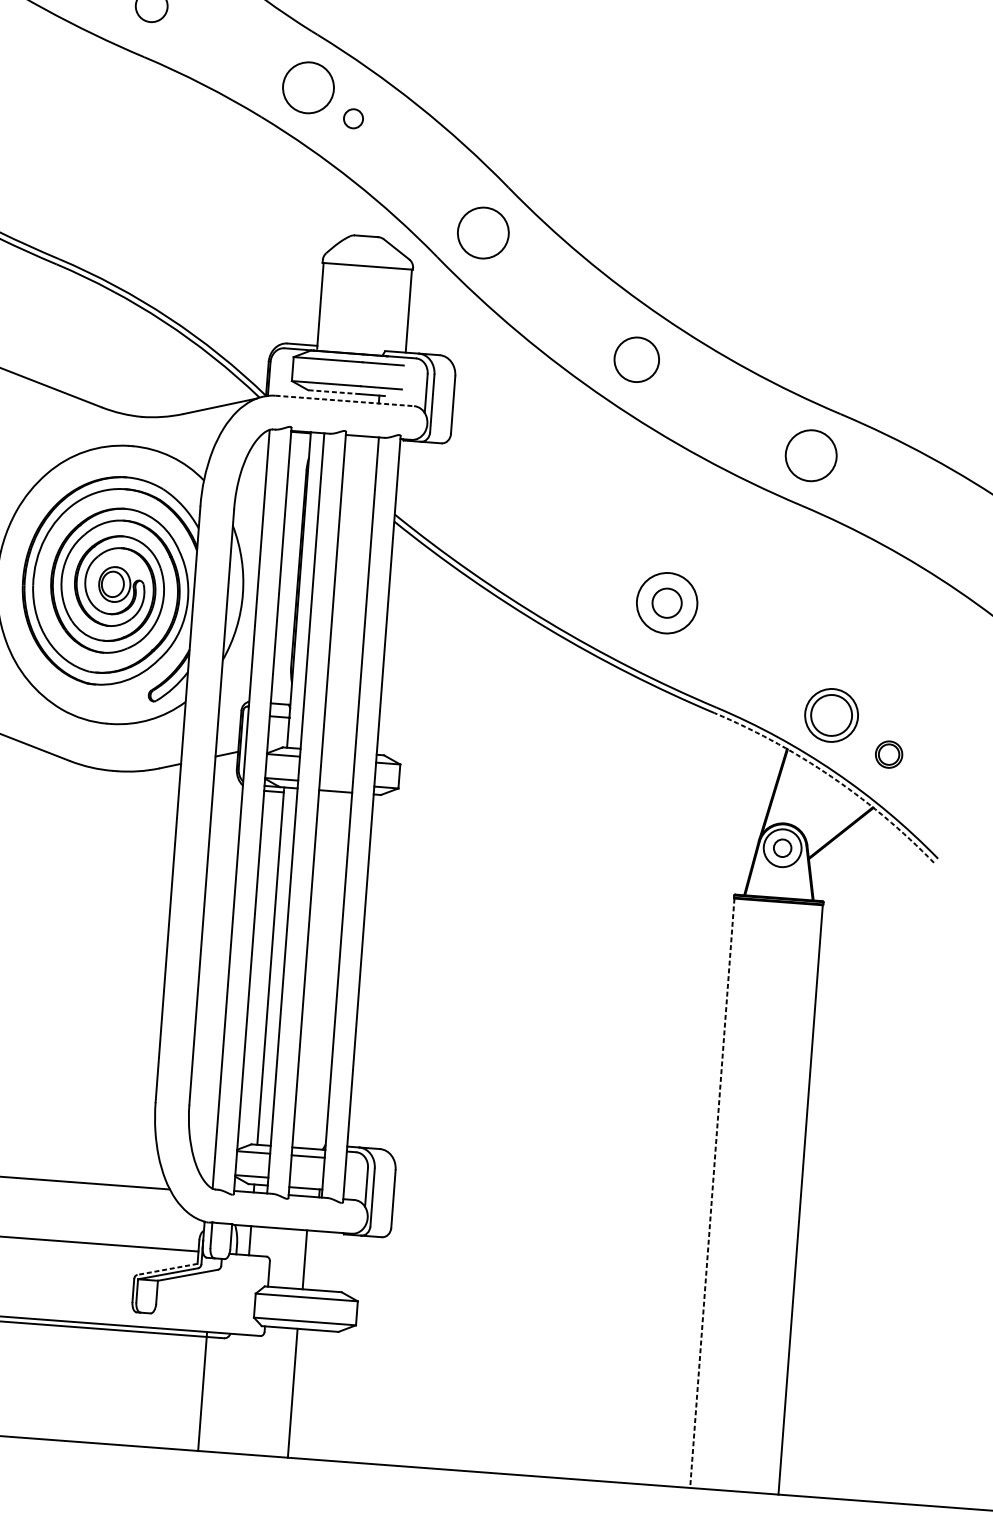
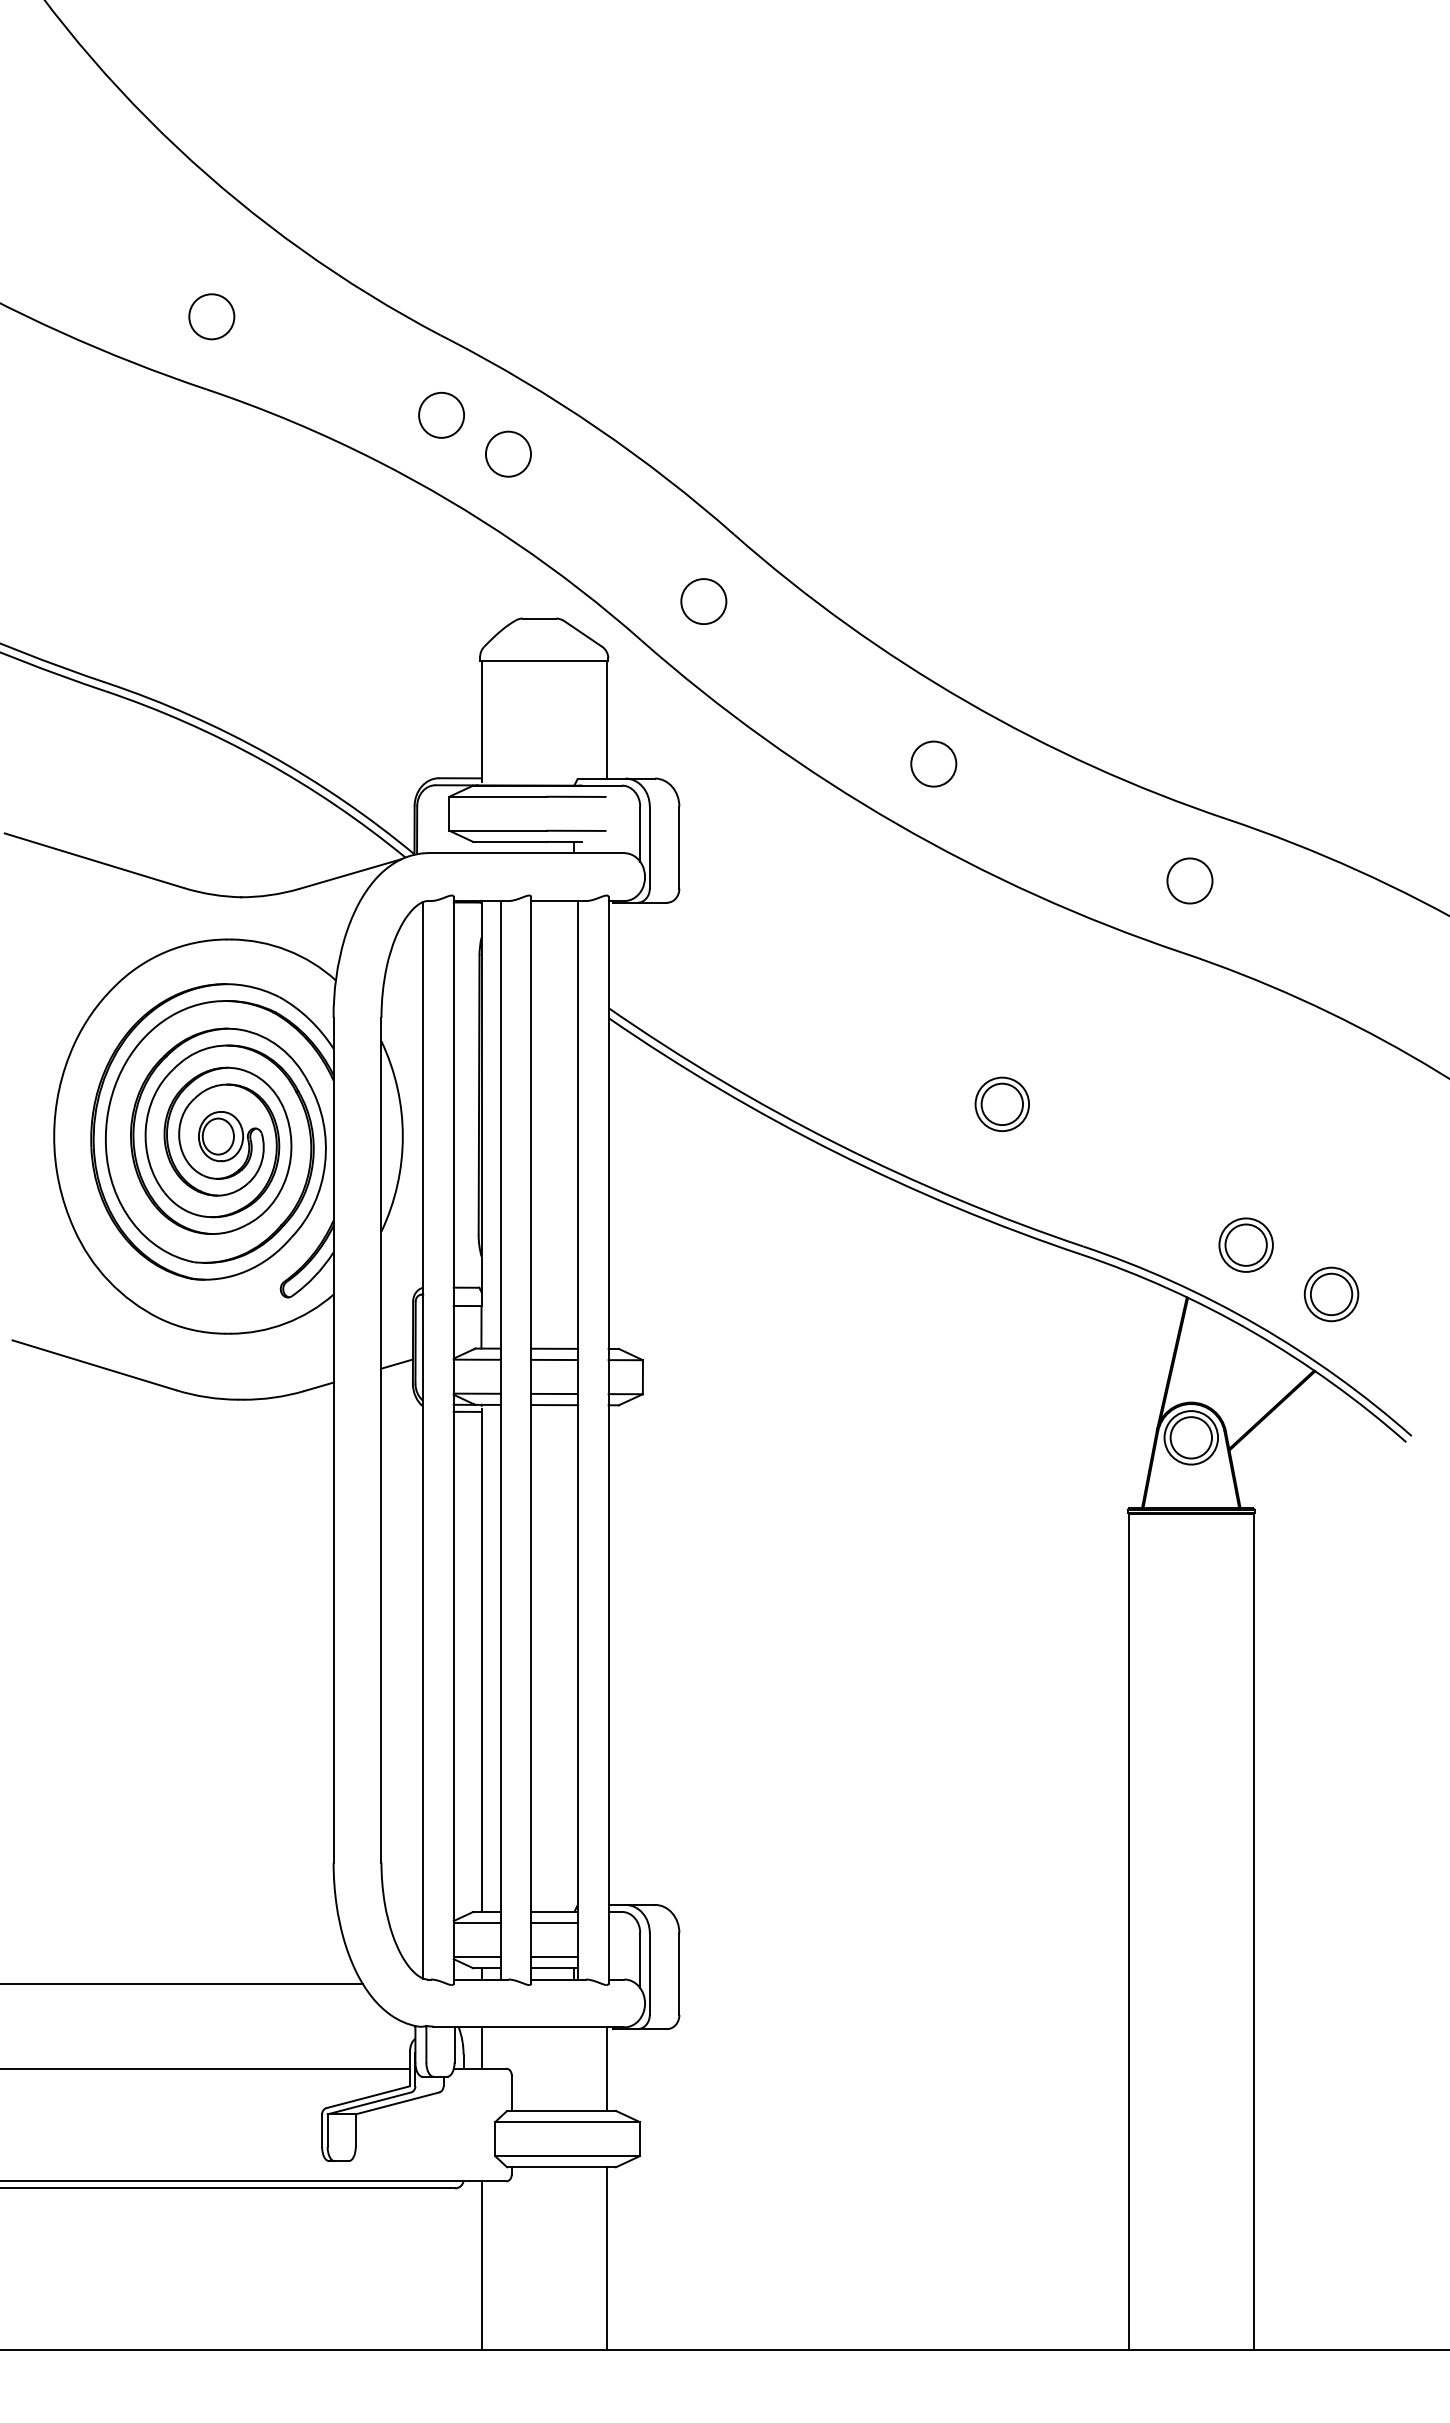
circle: (308, 87) -> (441, 415), size x0.62
circle: (353, 118) -> (508, 453), size x1.67
circle: (483, 232) -> (703, 601), size x0.62
circle: (636, 359) -> (933, 763), size x0.71
line: (334, 391) -> (510, 841), dashed -> solid
line: (345, 401) -> (526, 853), dashed -> solid
circle: (810, 455) -> (1189, 880), size x0.62
circle: (667, 603) -> (1002, 1104), size x0.62
part: (831, 714) -> (1245, 1244), size x0.71
line: (338, 751) -> (554, 1348), added
part: (889, 754) -> (1331, 1294), size x1.43
line: (337, 759) -> (554, 1359), added
arc: (831, 777) -> (1252, 1332), dashed -> solid
line: (336, 783) -> (554, 1393), added
circle: (782, 848) -> (1191, 1437), size x1.67
line: (306, 1180) -> (554, 1957), added
line: (712, 1193) -> (1128, 1932), dashed -> solid
line: (304, 1259) -> (606, 2068), moved
line: (167, 1269) -> (367, 2097), dashed -> solid
line: (202, 1391) -> (481, 2265), moved
line: (292, 1393) -> (606, 2258), moved

